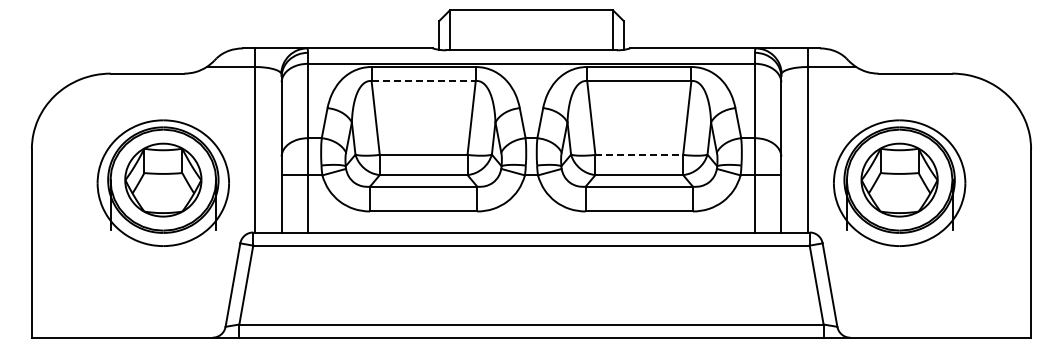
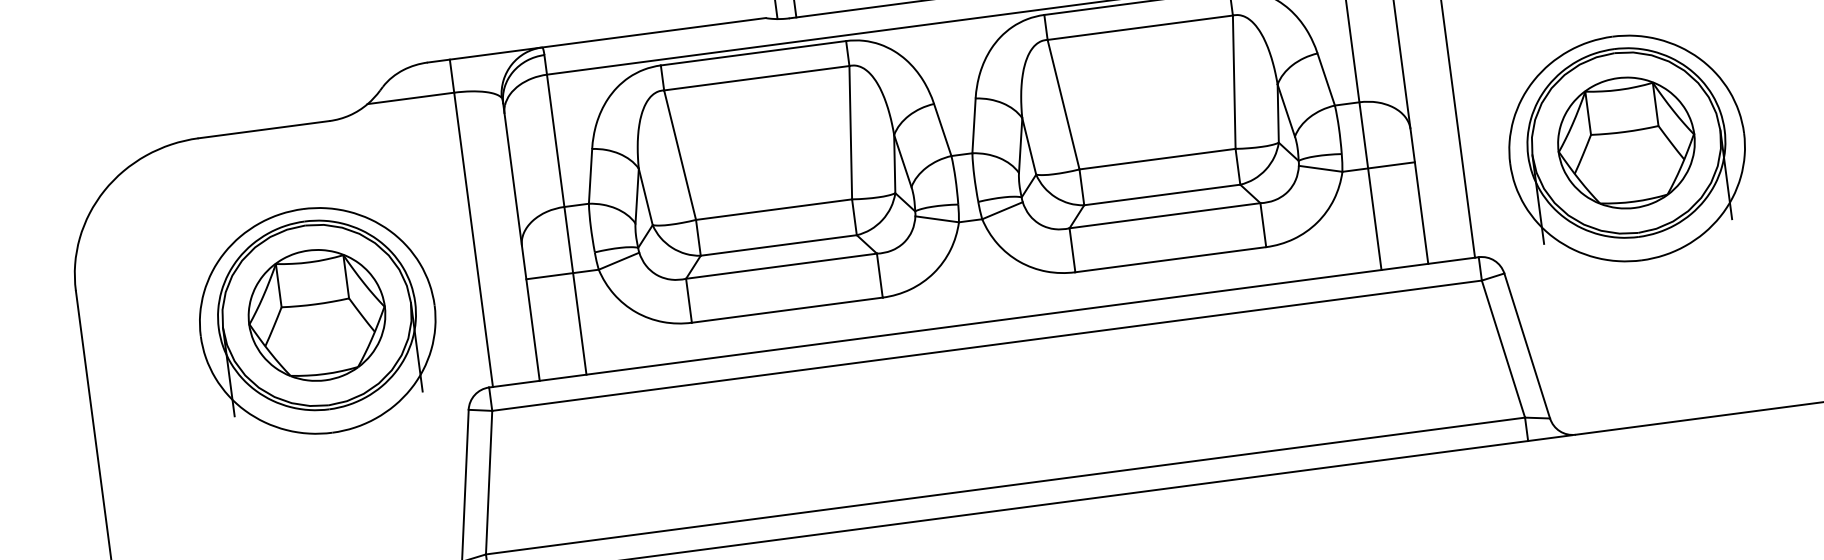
line: (424, 81) -> (758, 78), dashed -> solid
line: (639, 154) -> (1157, 158), dashed -> solid

